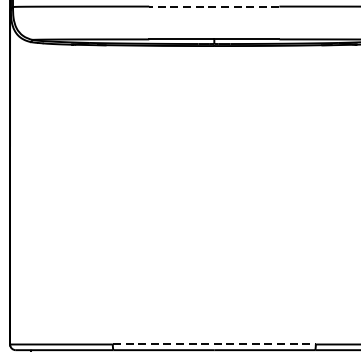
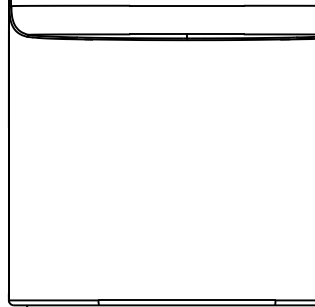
line: (213, 6) -> (186, 5), dashed -> solid
line: (214, 344) -> (187, 300), dashed -> solid

